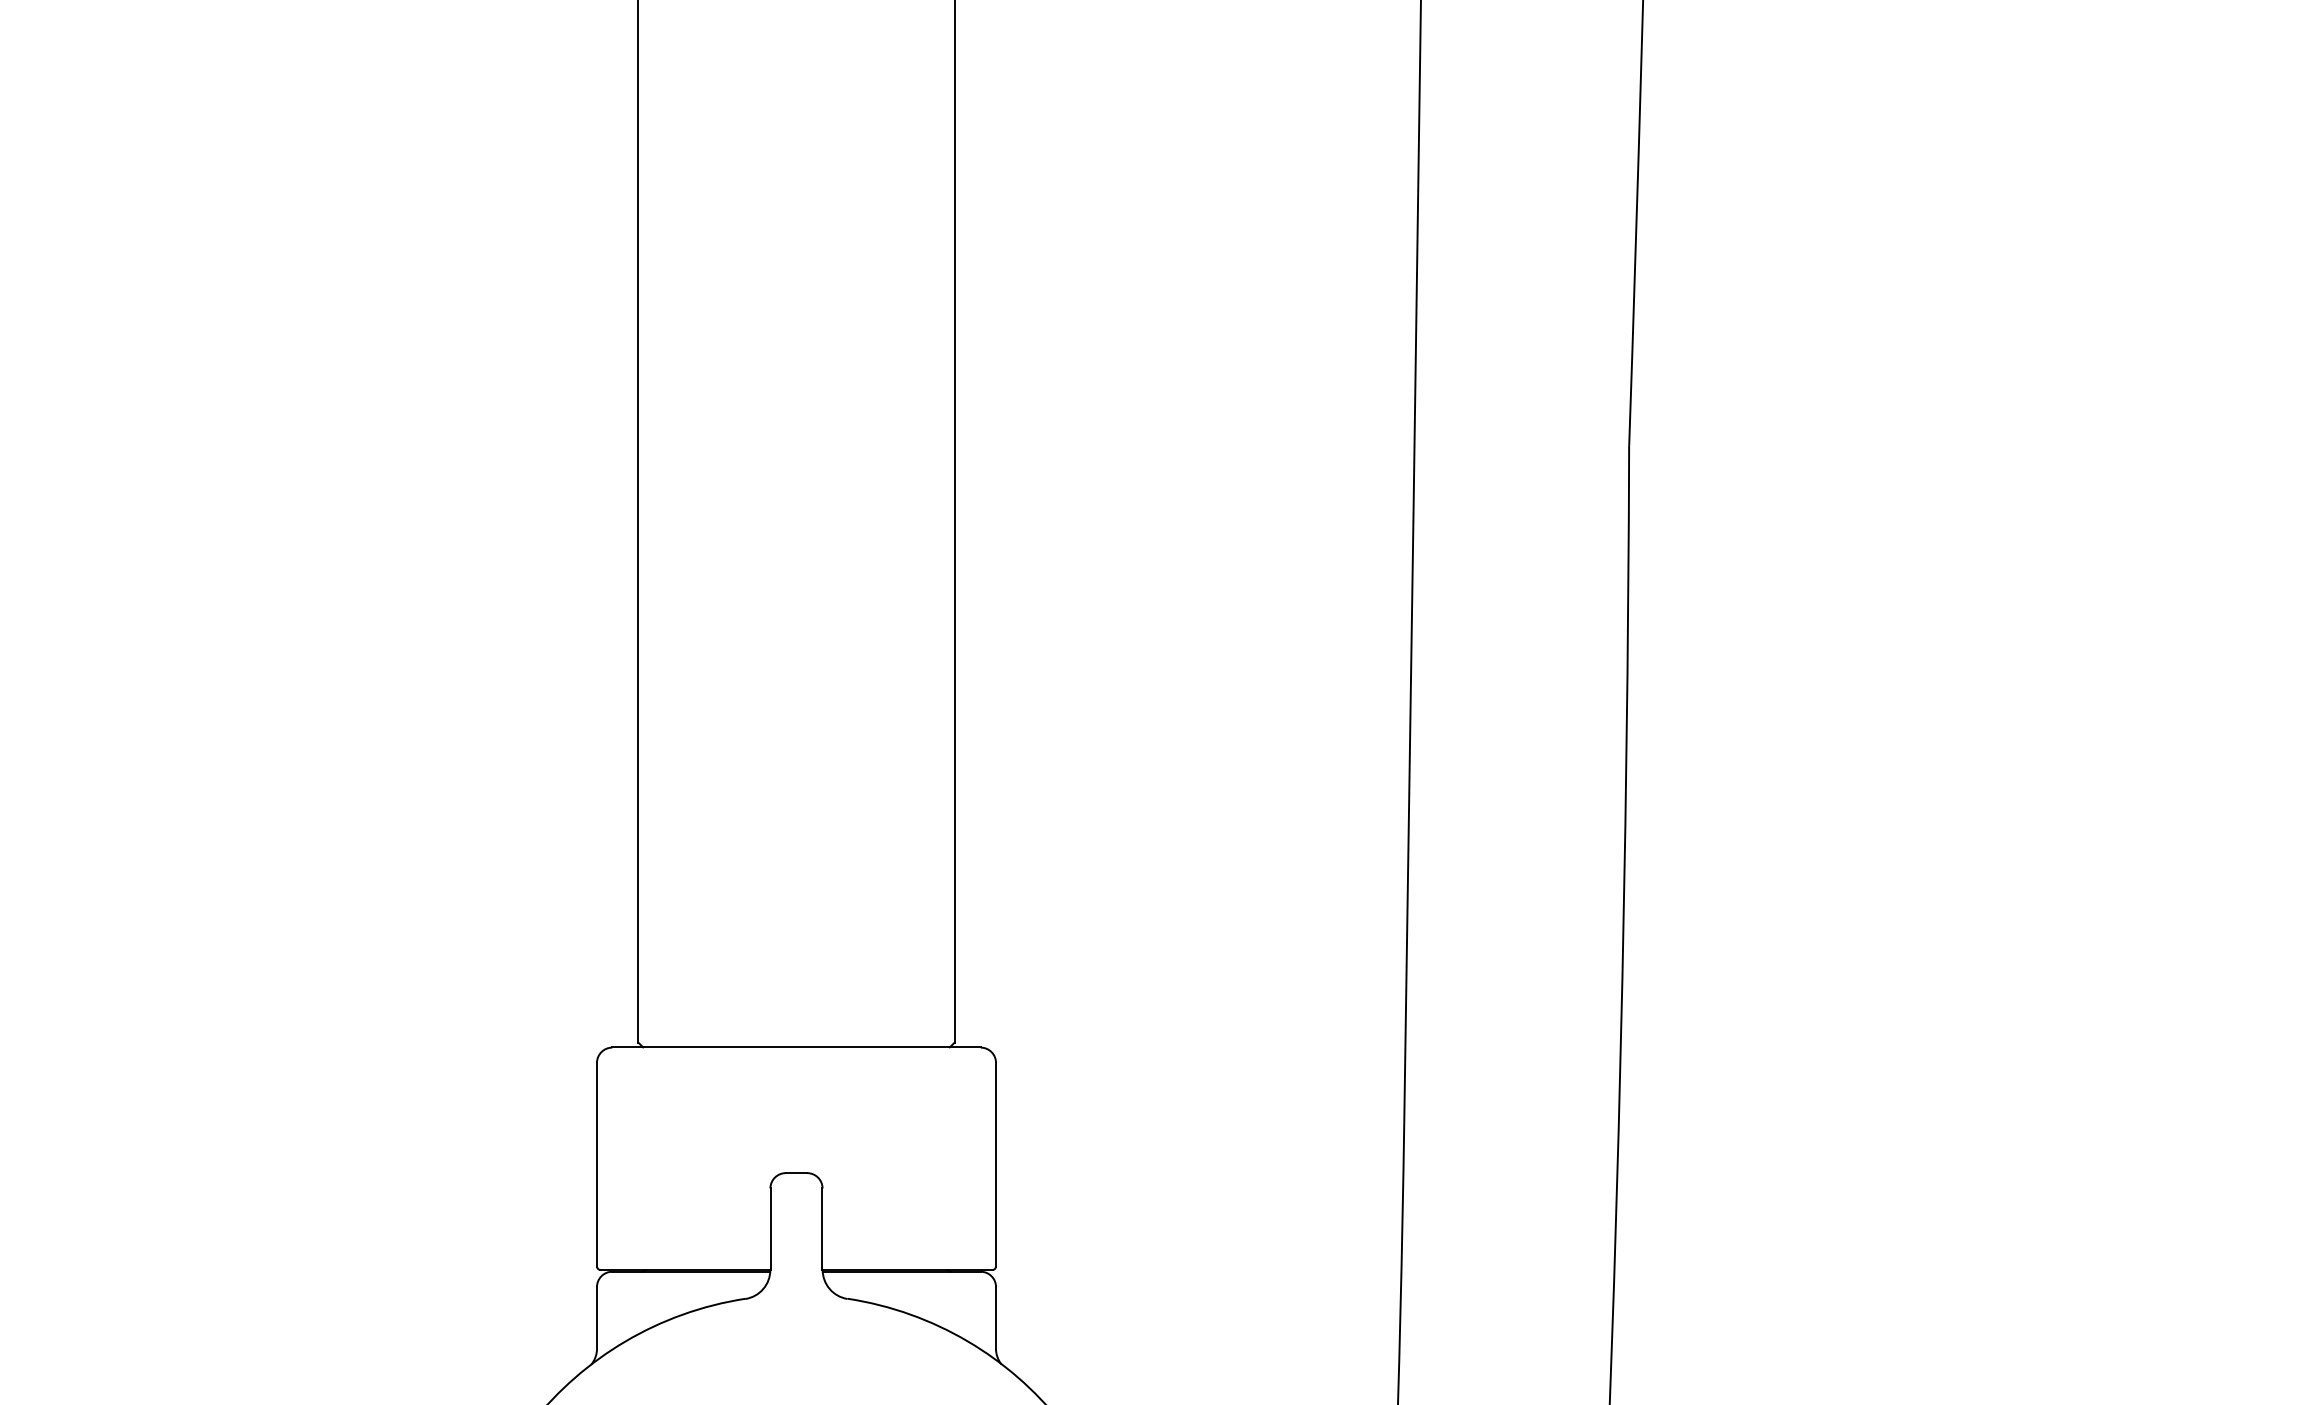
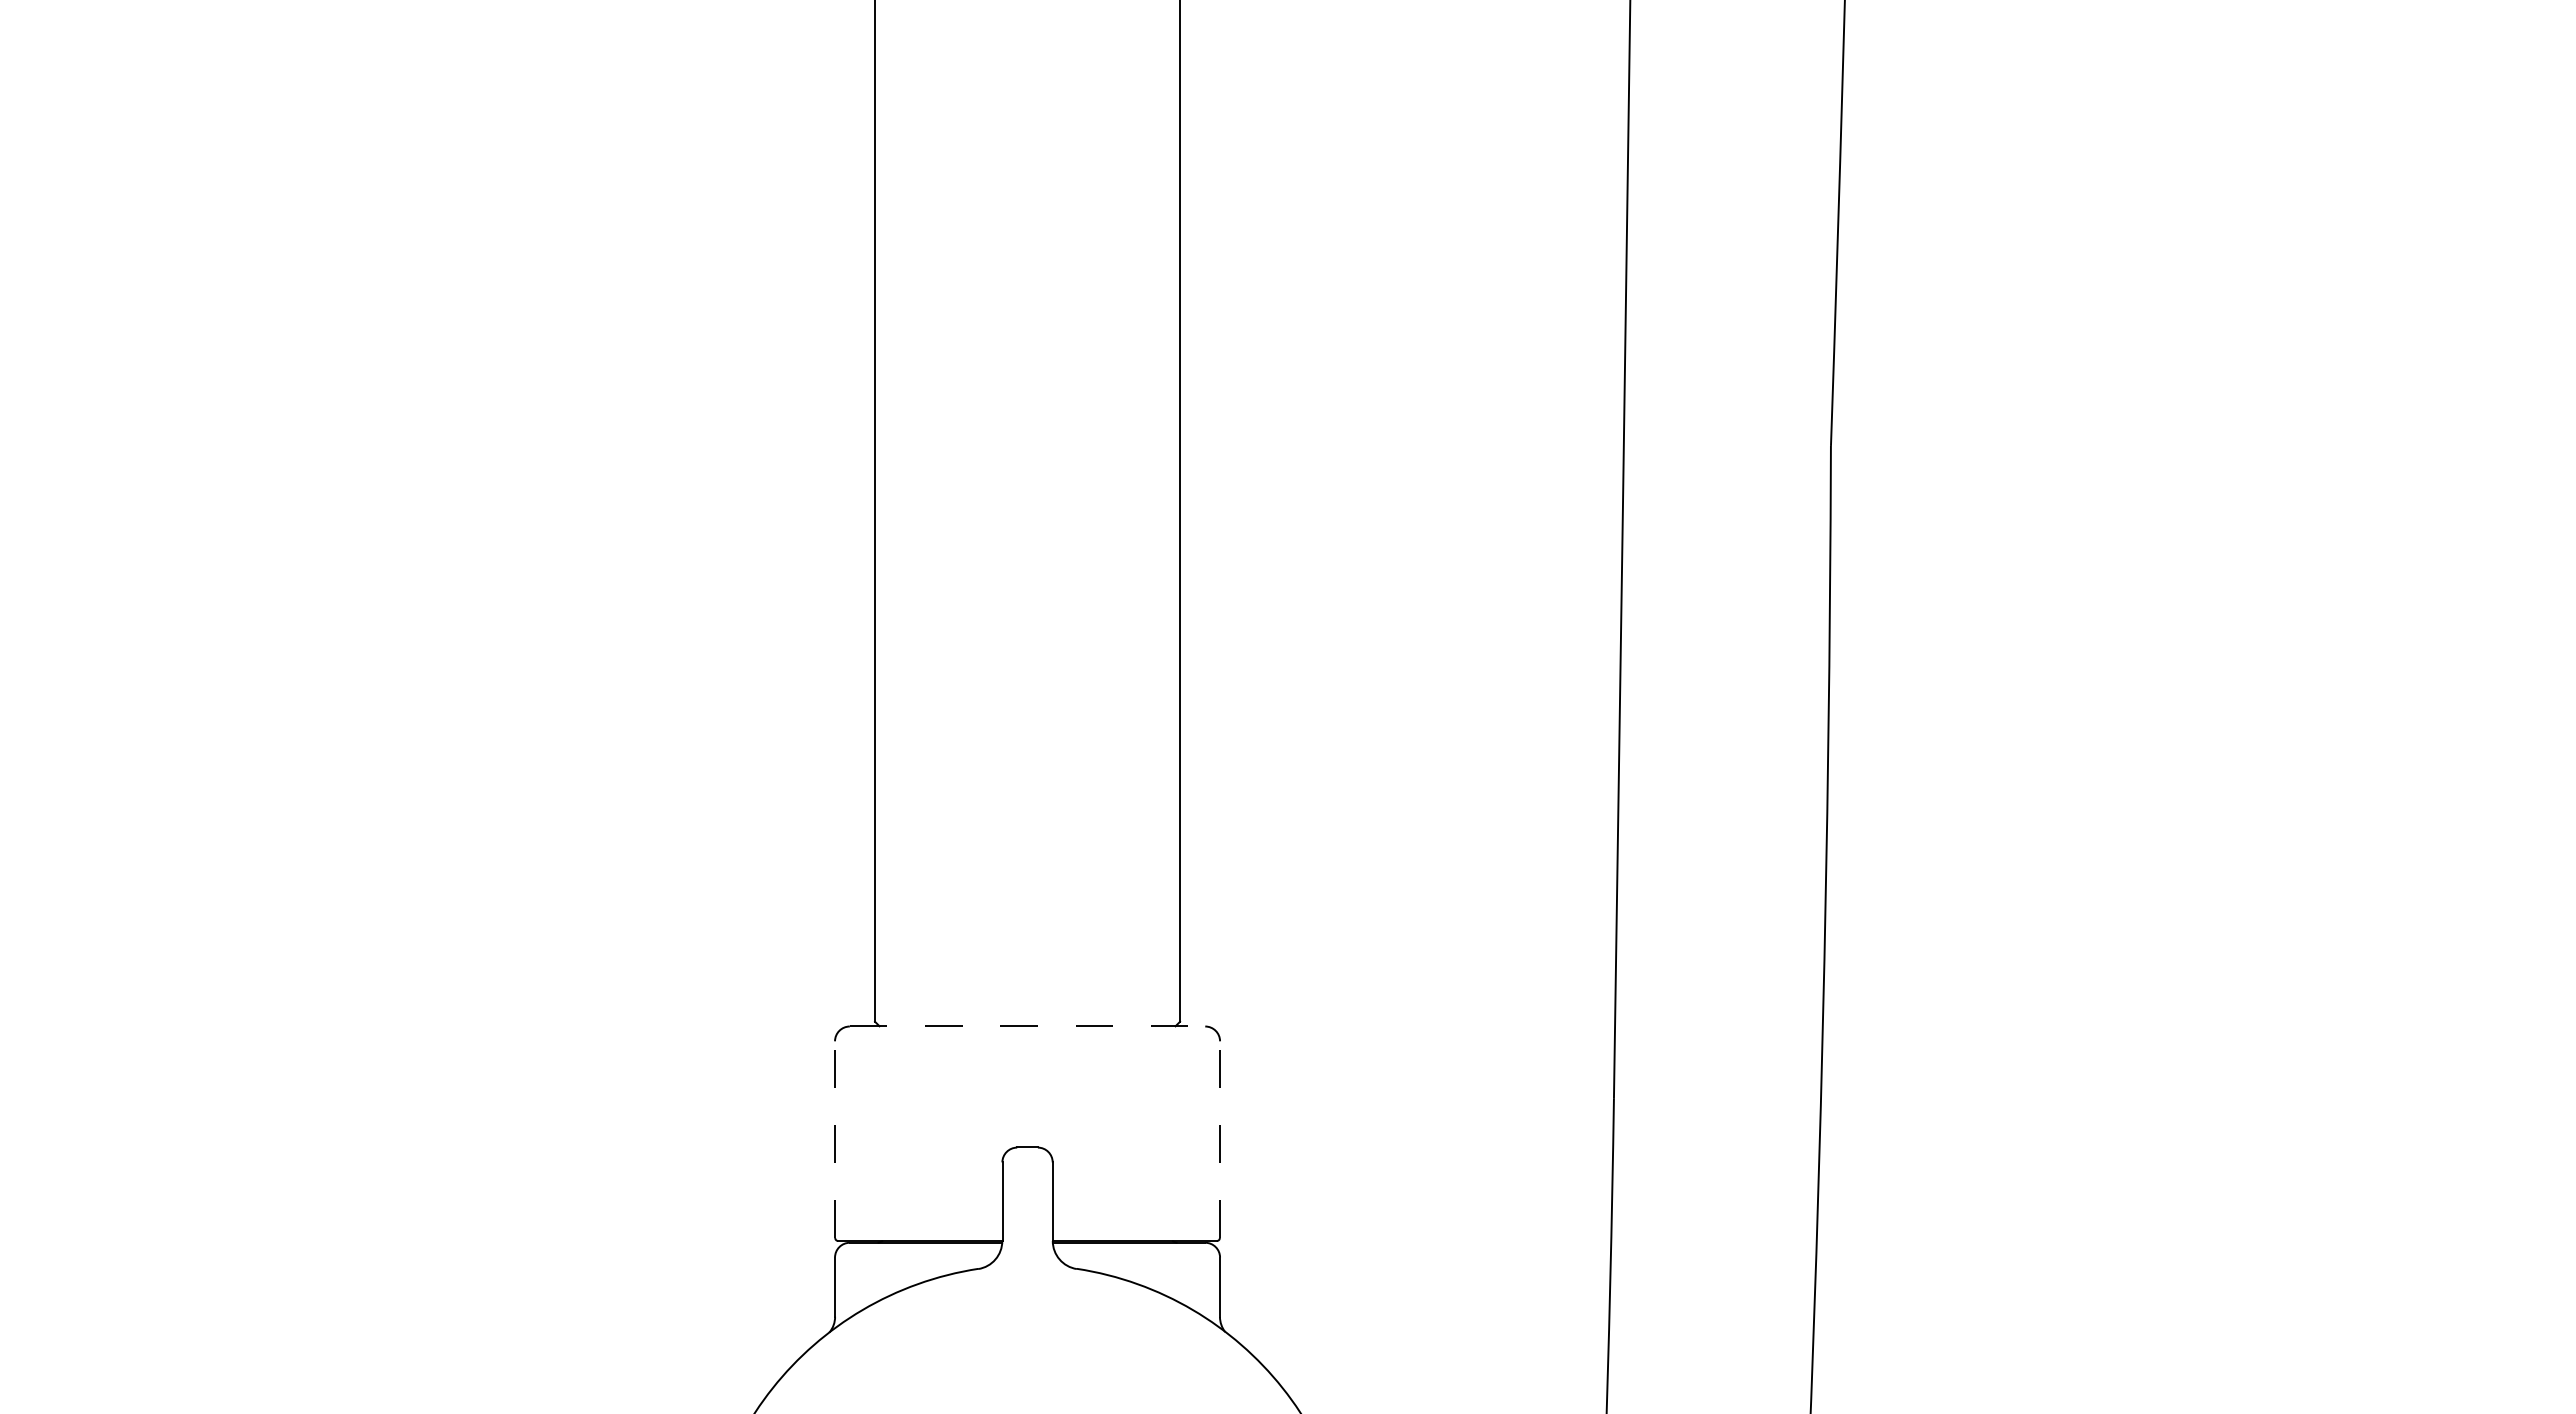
line: (796, 1047) -> (1027, 1026), solid -> dashed
line: (597, 1164) -> (835, 1139), solid -> dashed
line: (995, 1164) -> (1219, 1139), solid -> dashed

